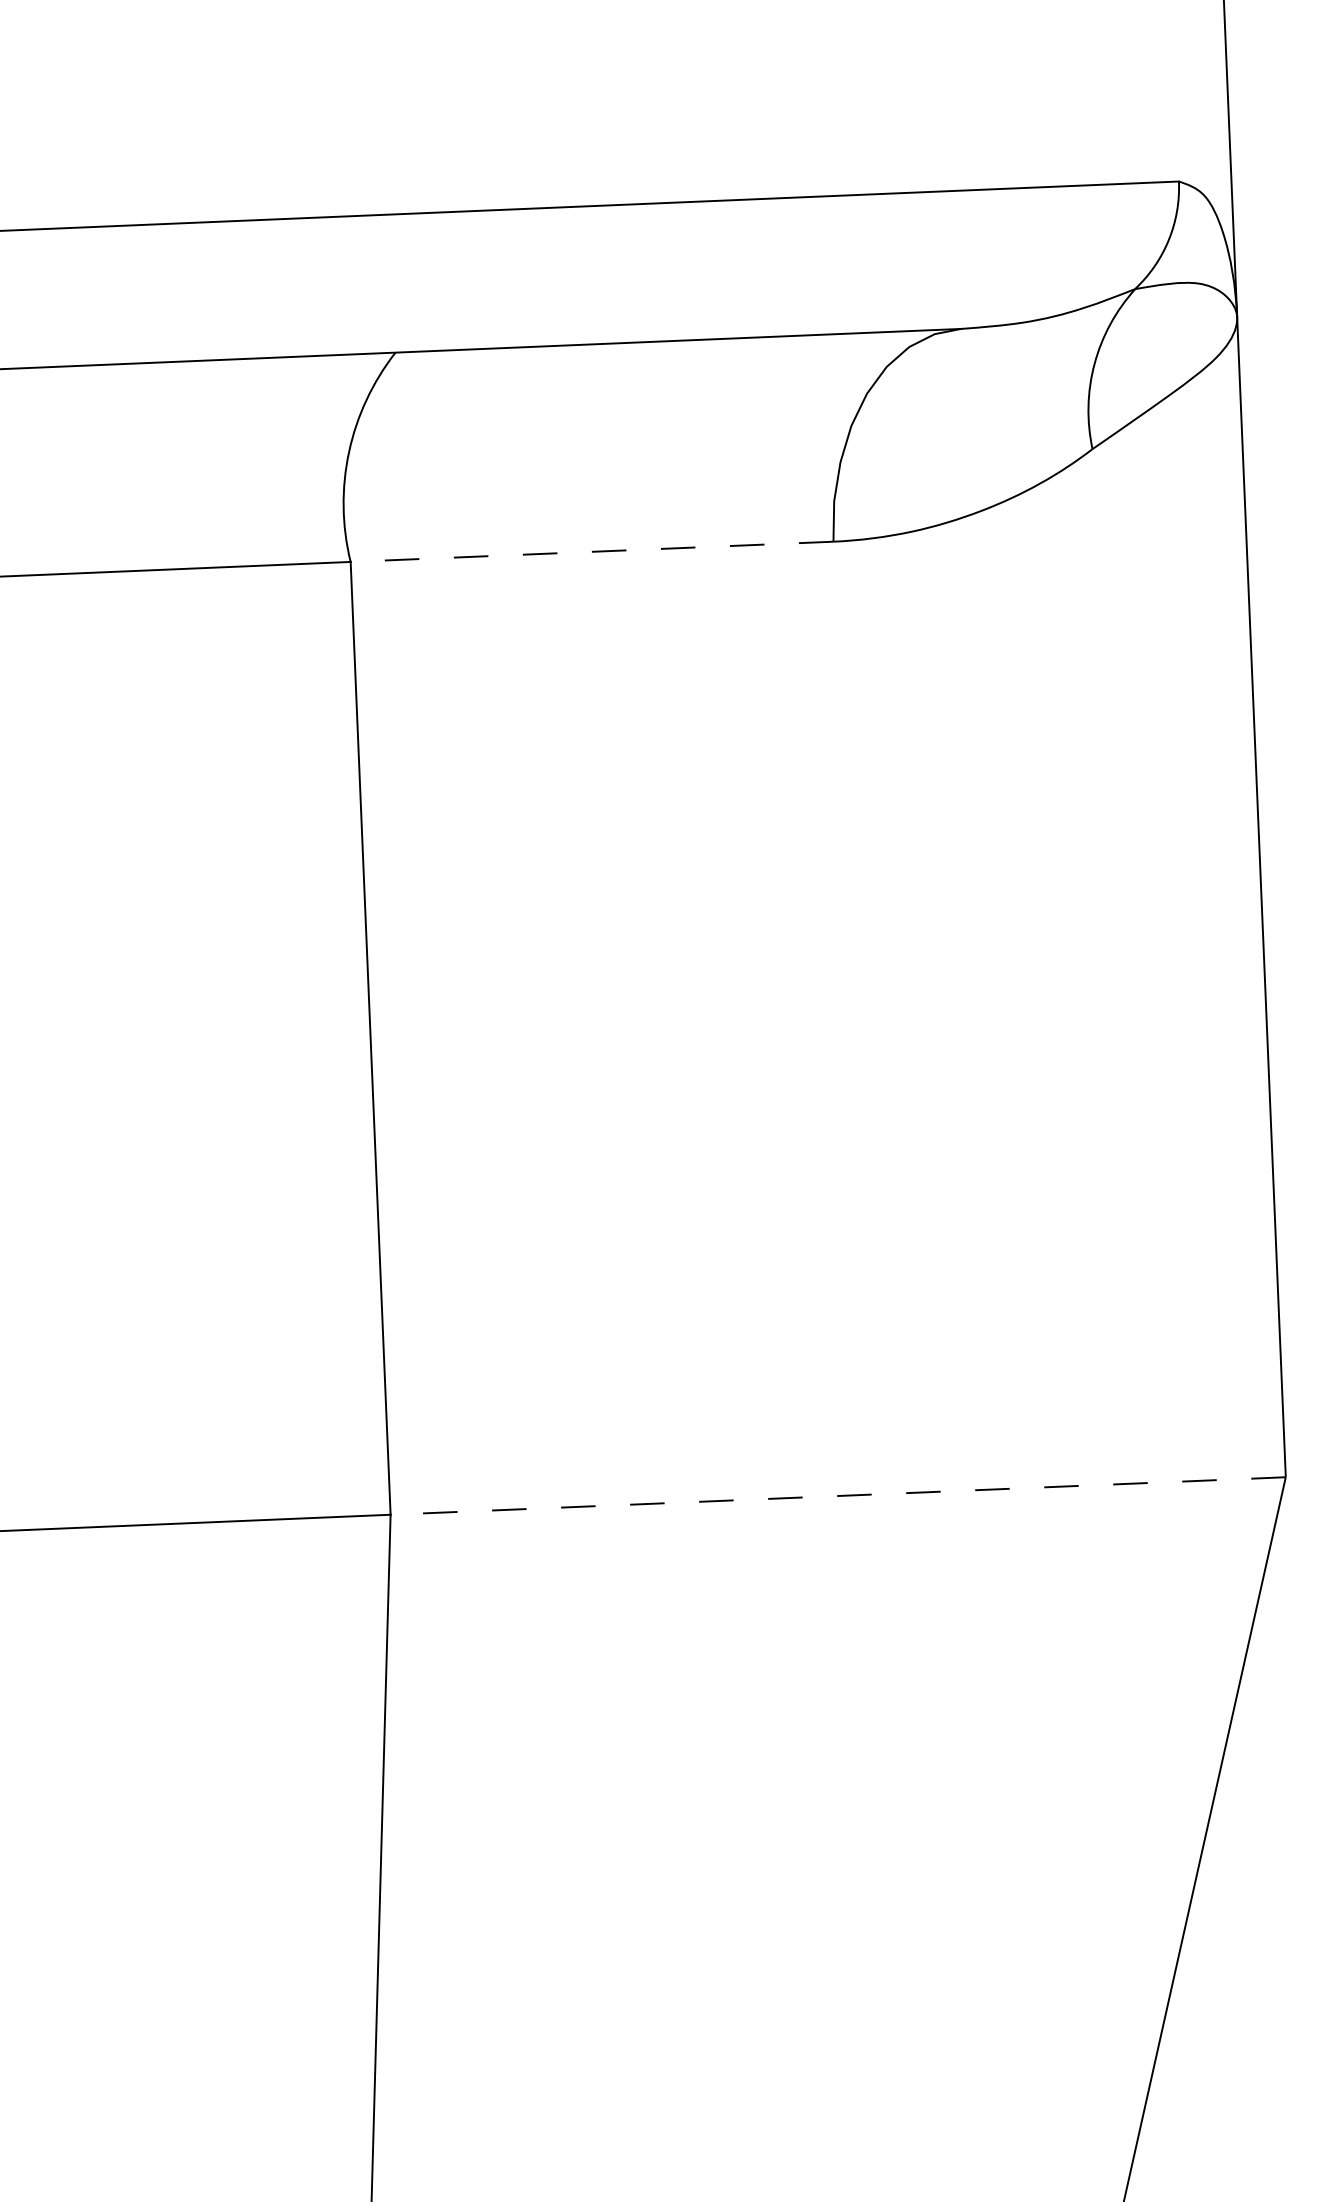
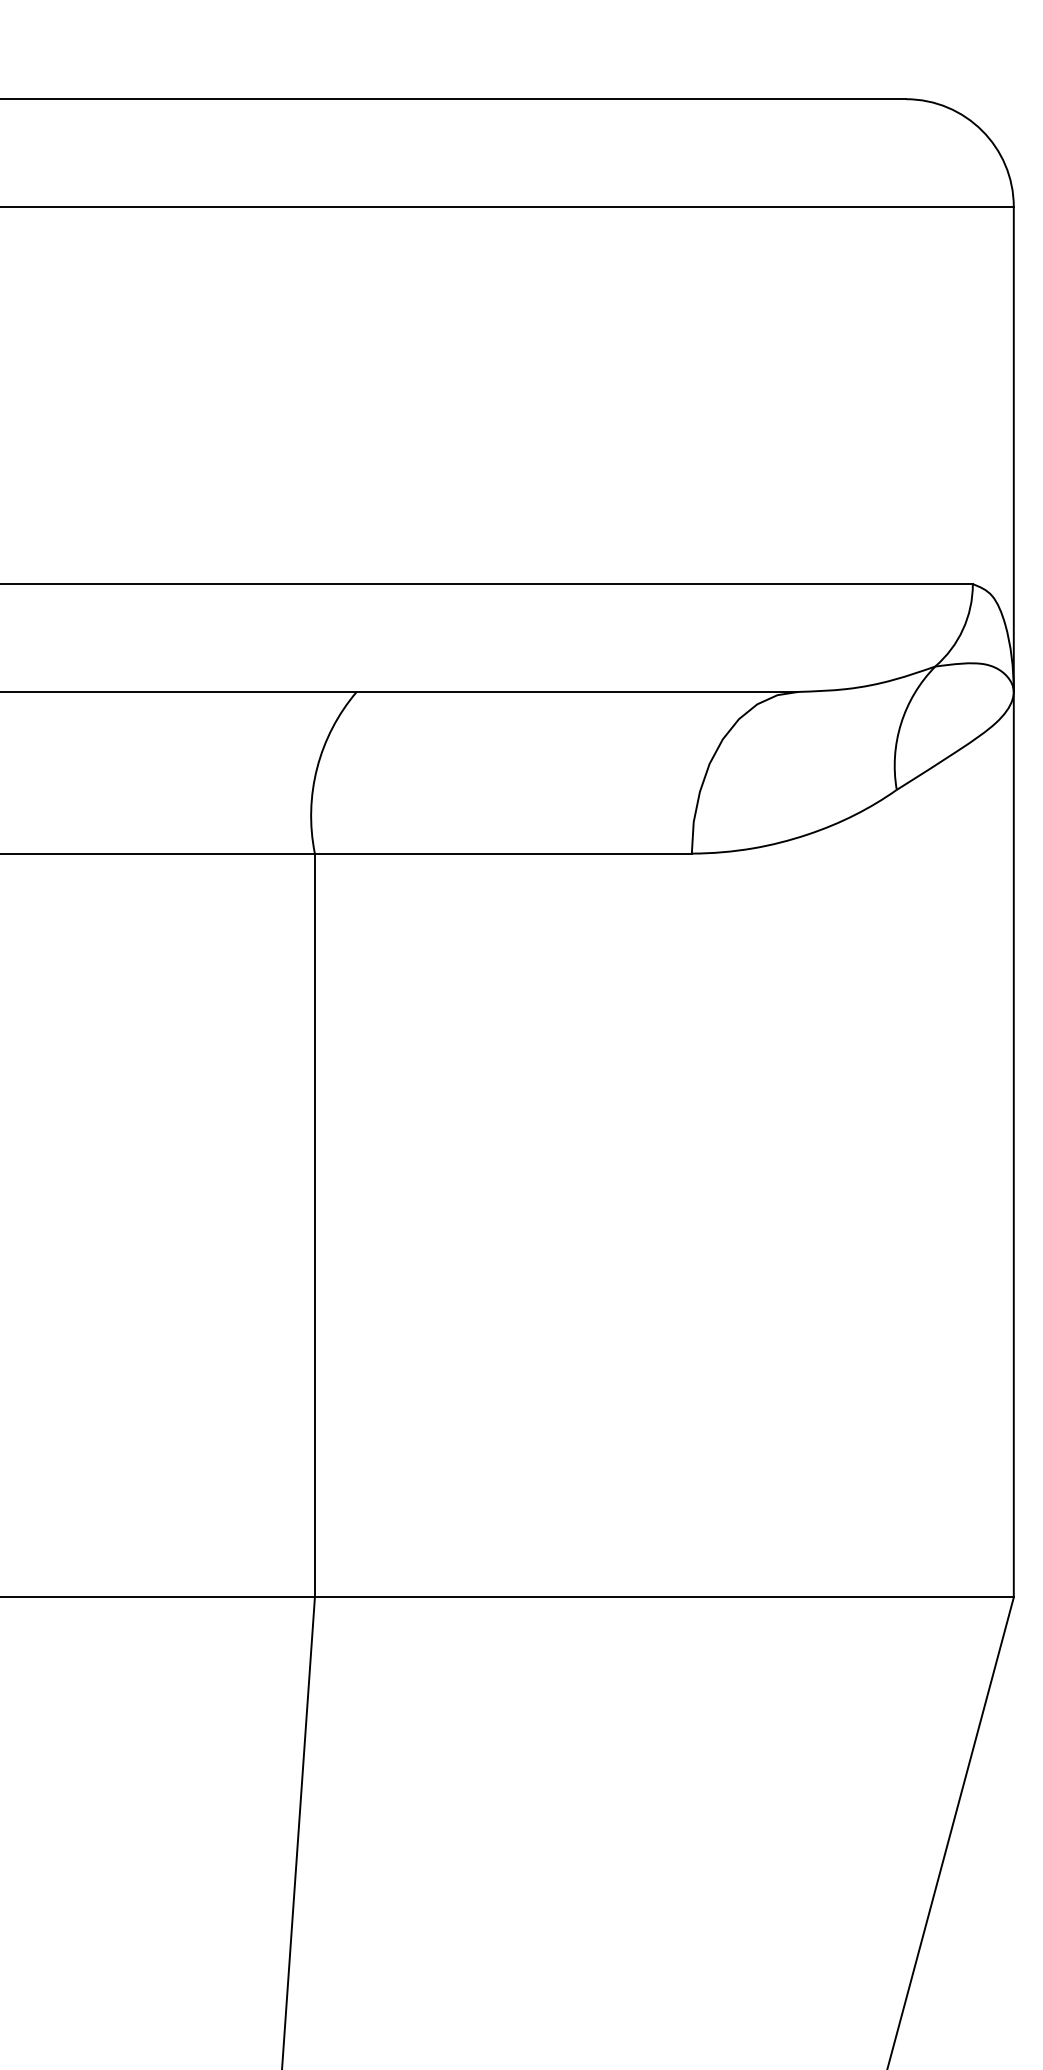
line: (590, 551) -> (502, 853), dashed -> solid
line: (837, 1496) -> (663, 1597), dashed -> solid

